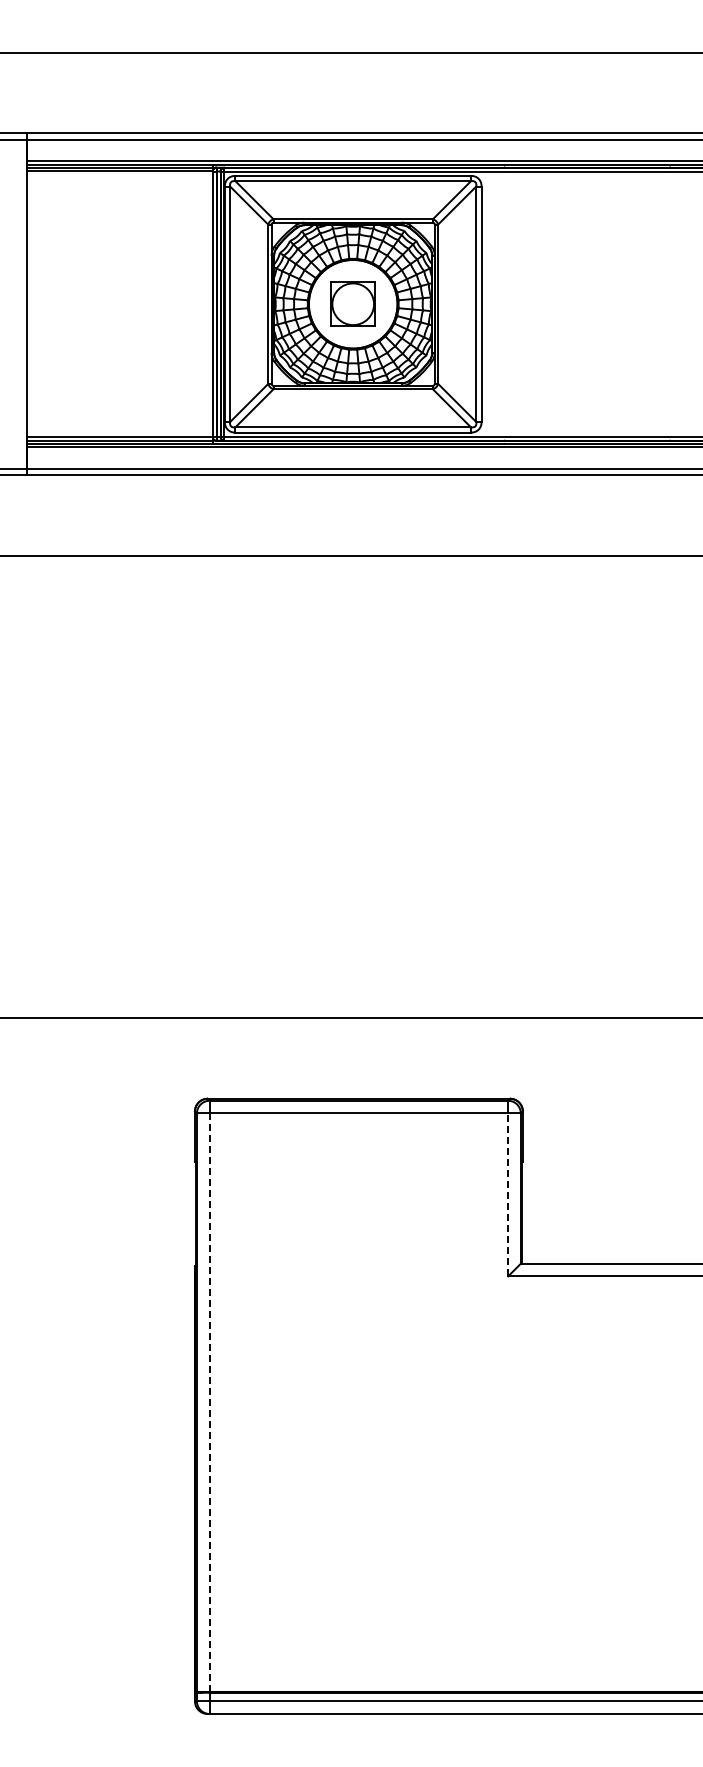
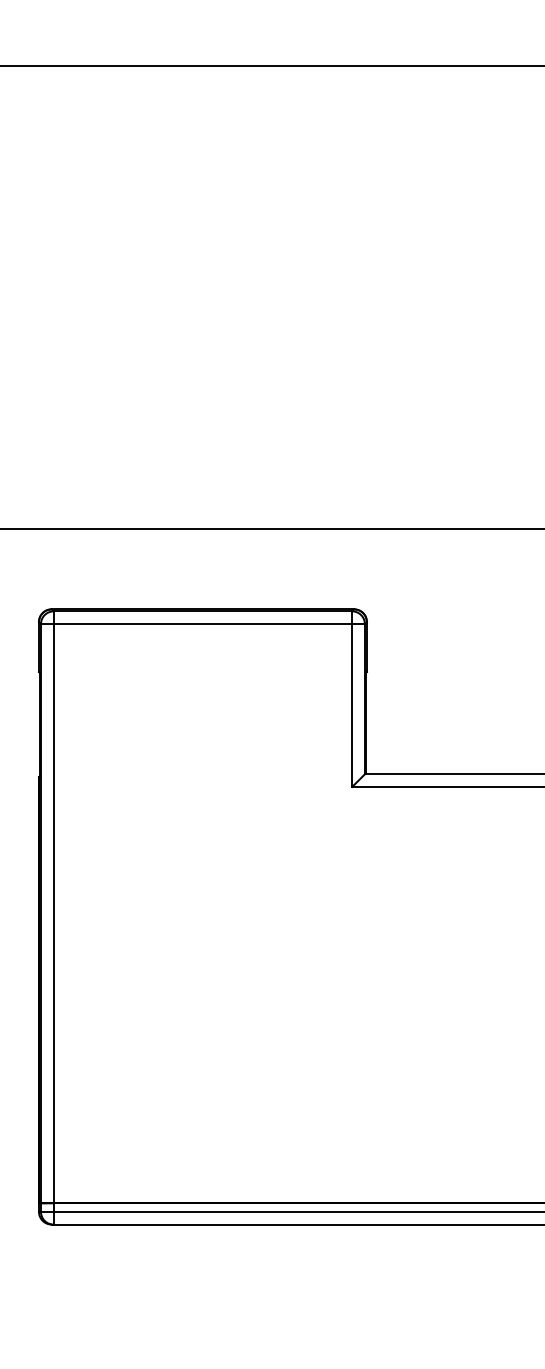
line: (508, 1194) -> (352, 705), dashed -> solid
line: (209, 1402) -> (53, 913), dashed -> solid

